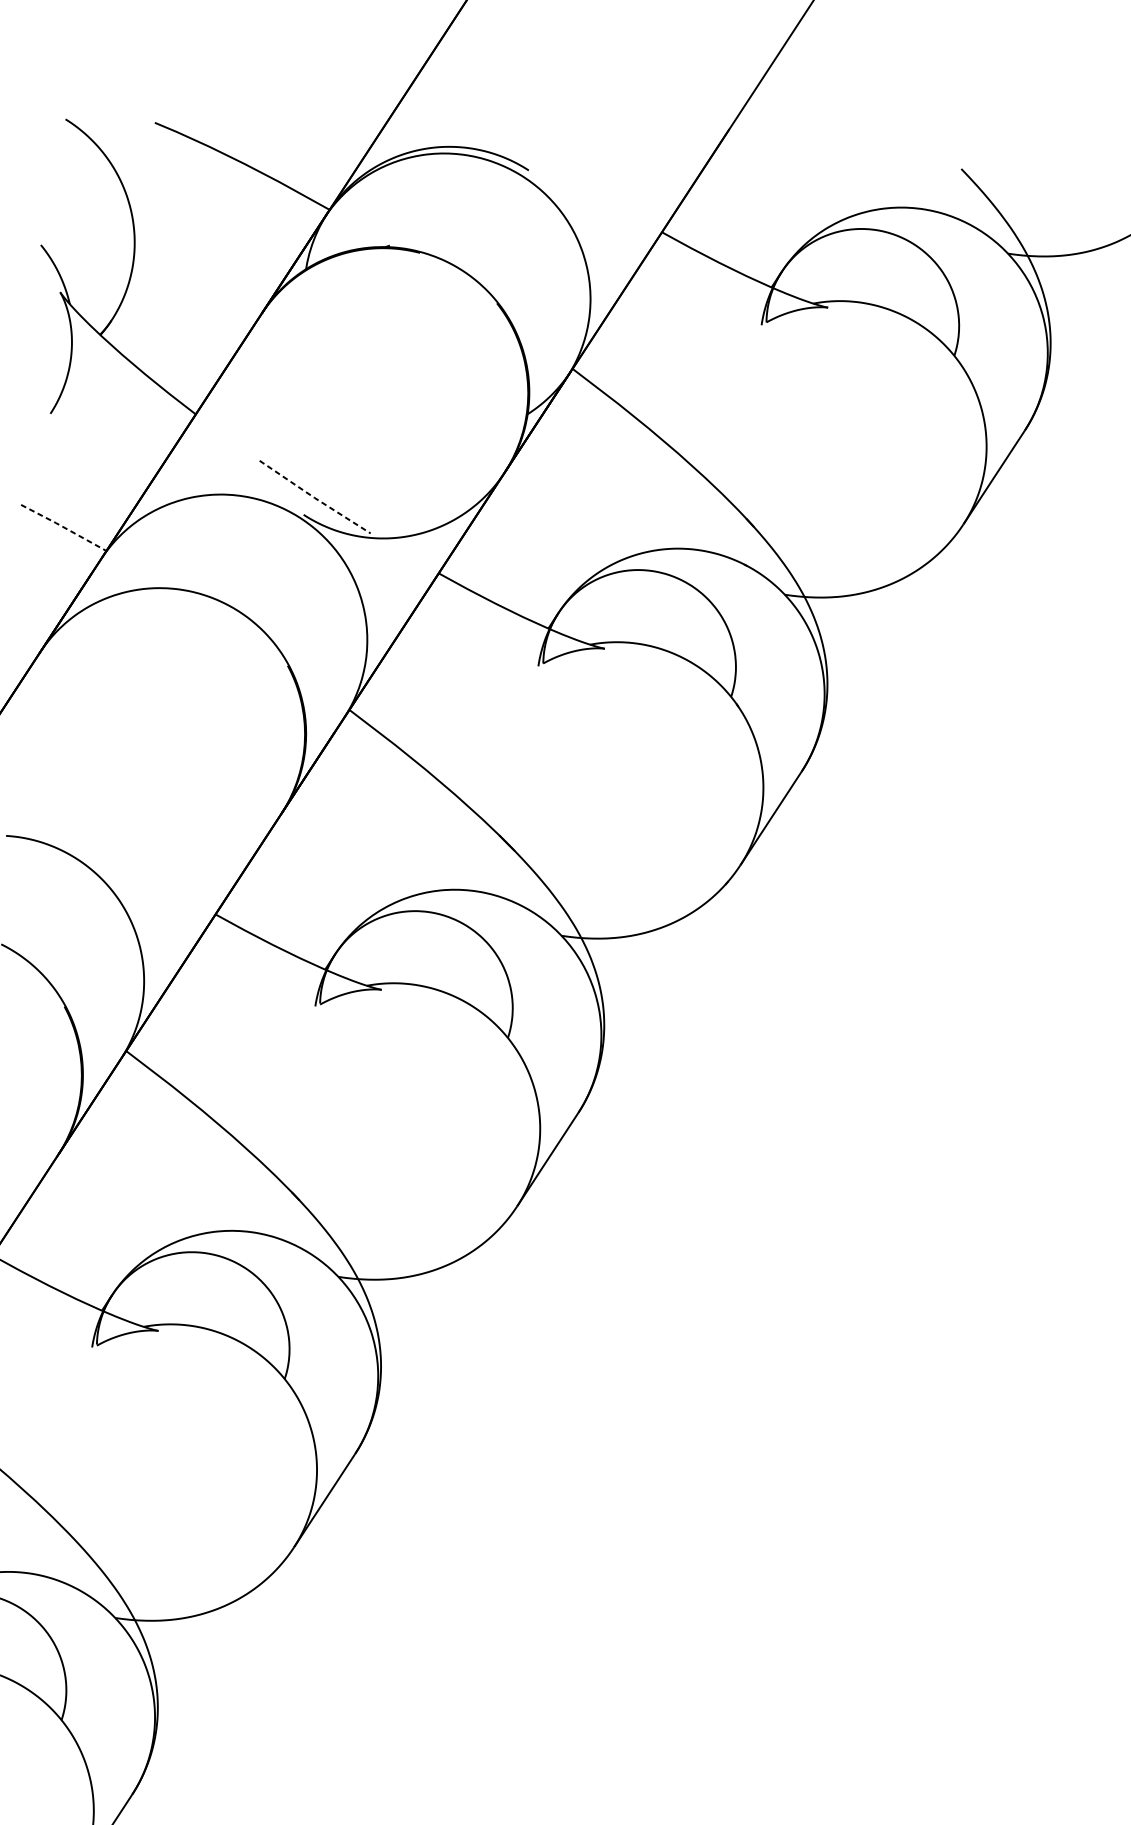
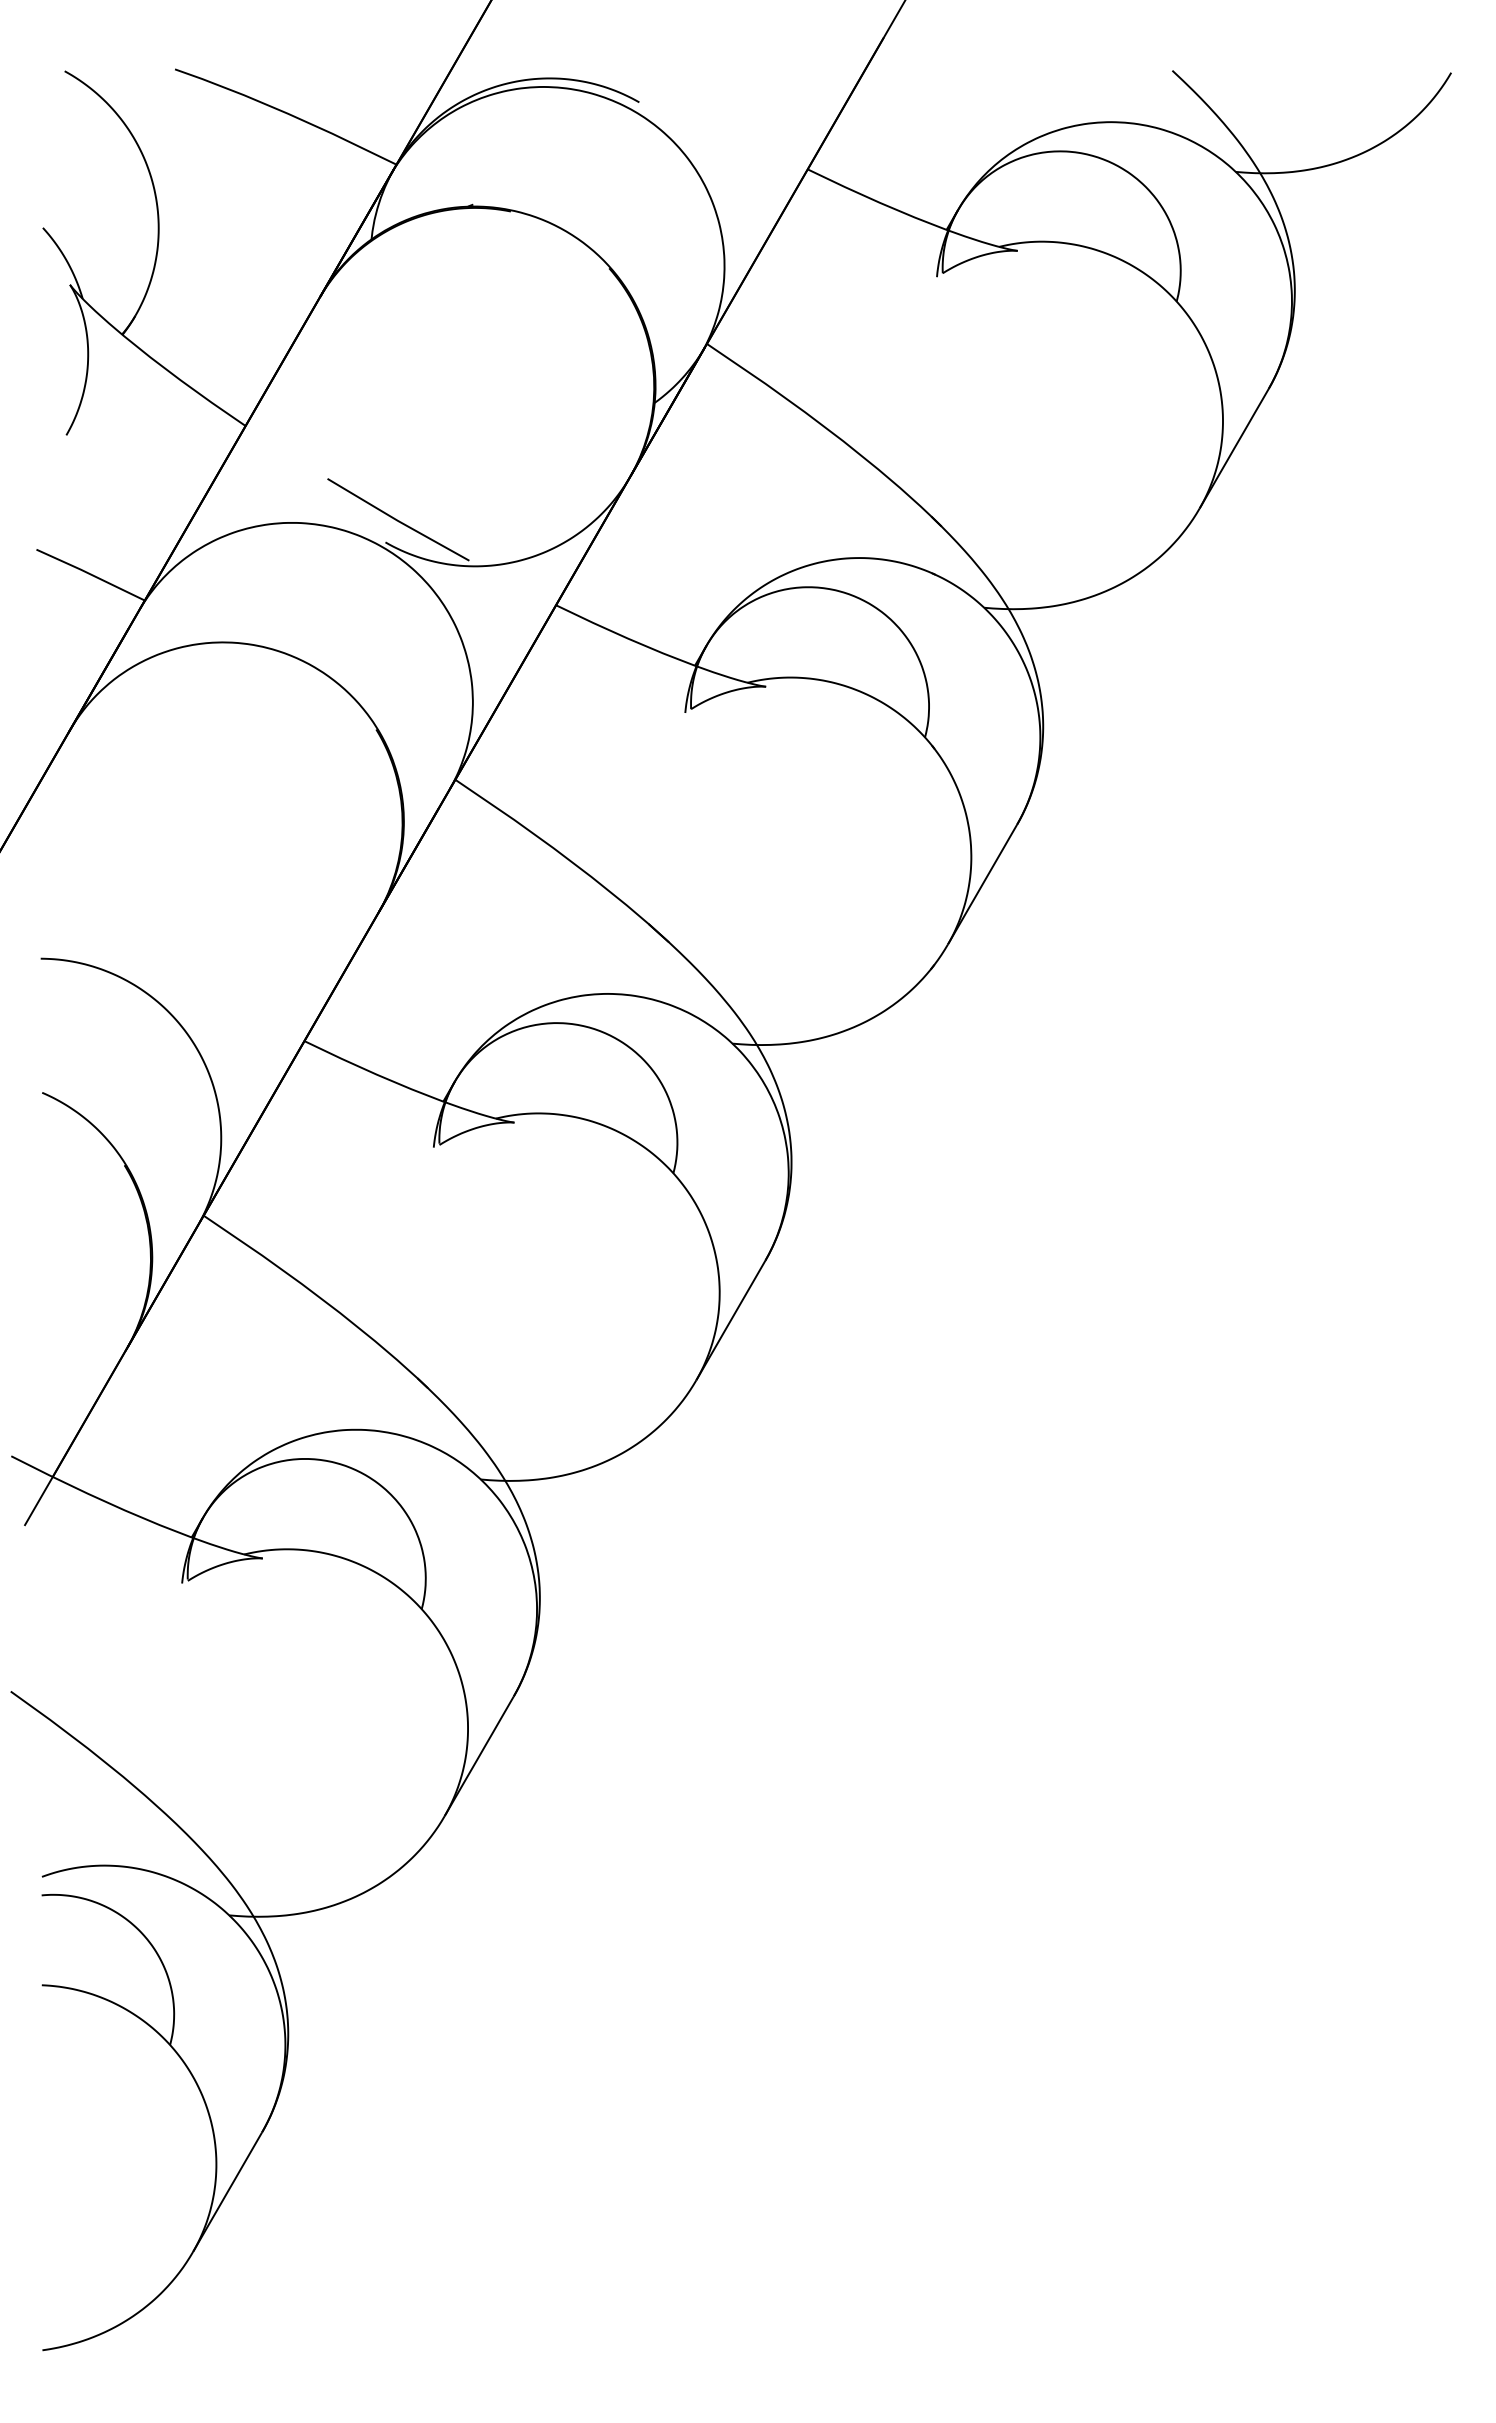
line: (314, 497) -> (397, 520), dashed -> solid
line: (63, 527) -> (90, 574), dashed -> solid

